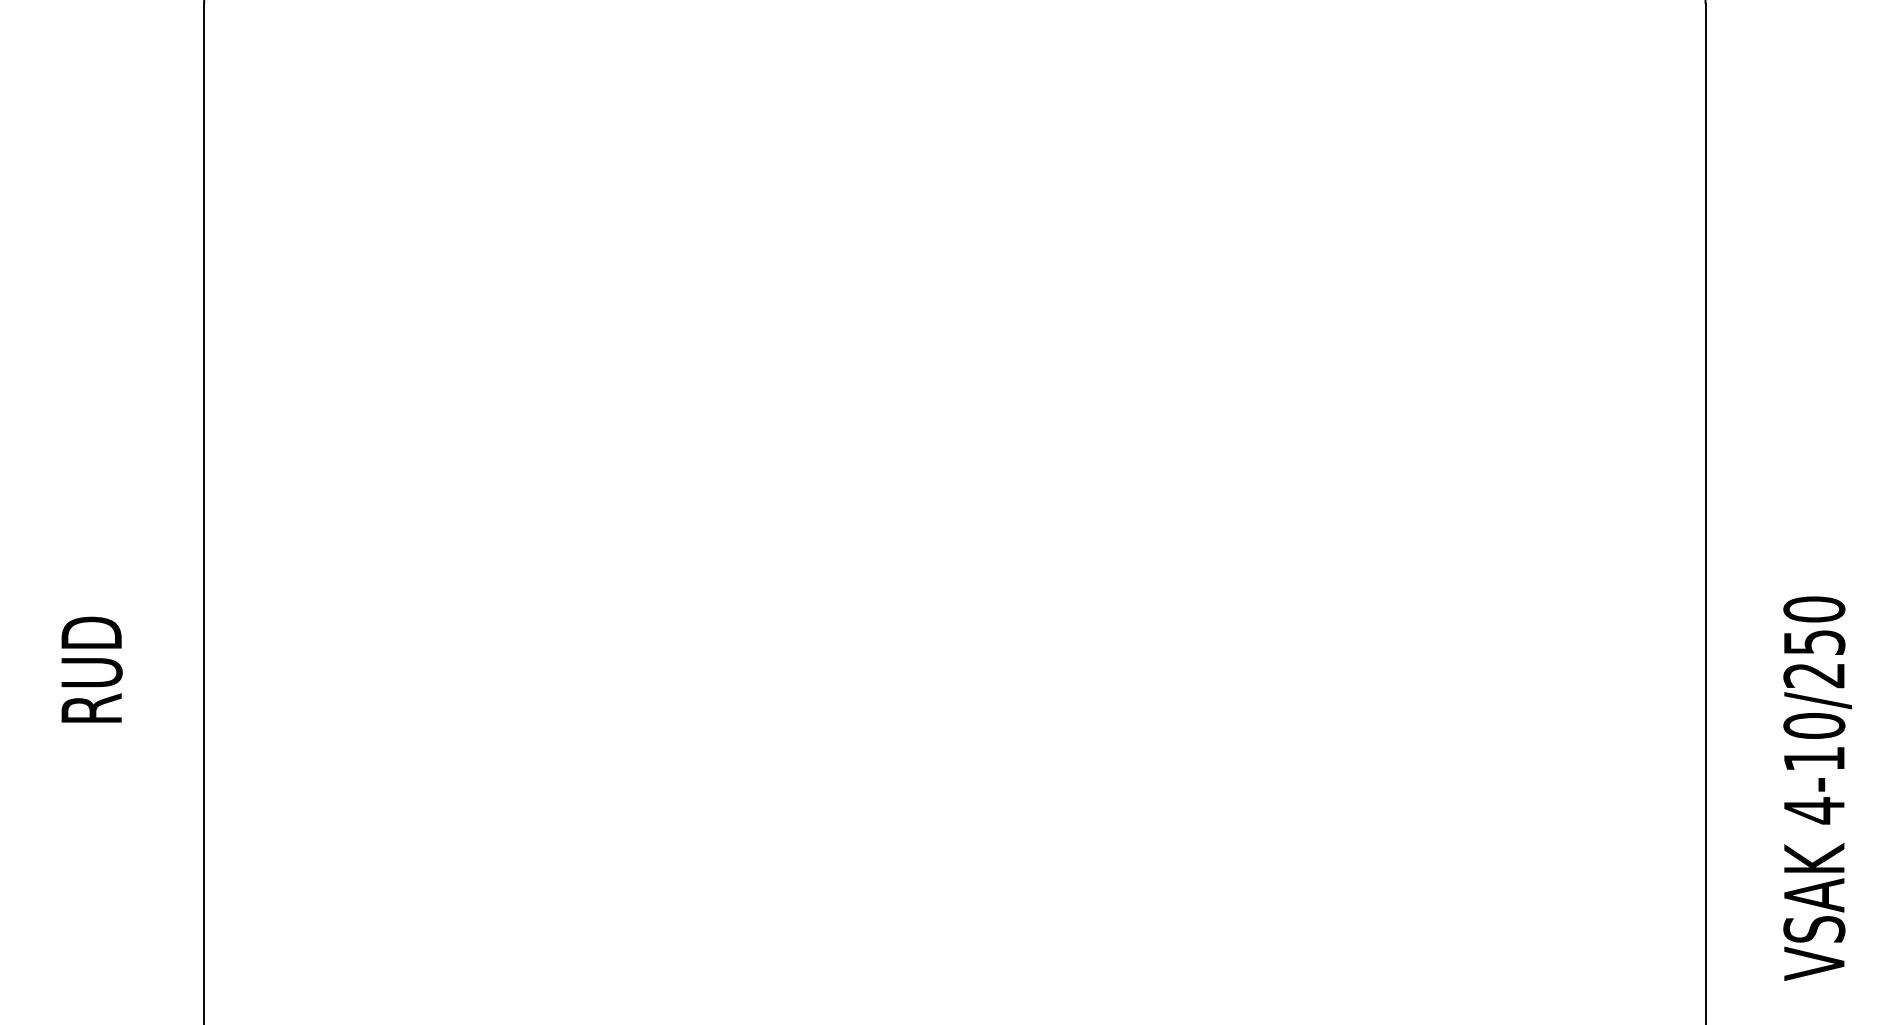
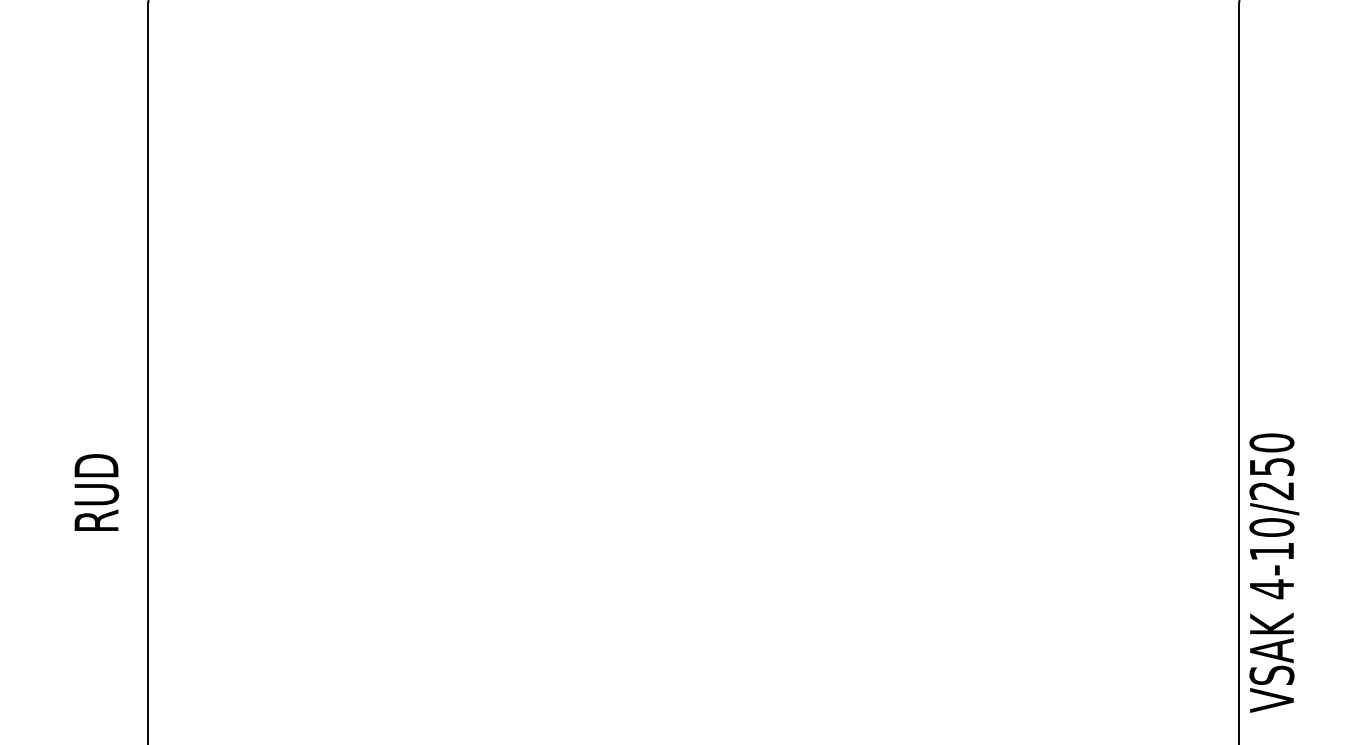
text: (91, 669) -> (96, 492), moved
text: (1817, 788) -> (1274, 573), moved

